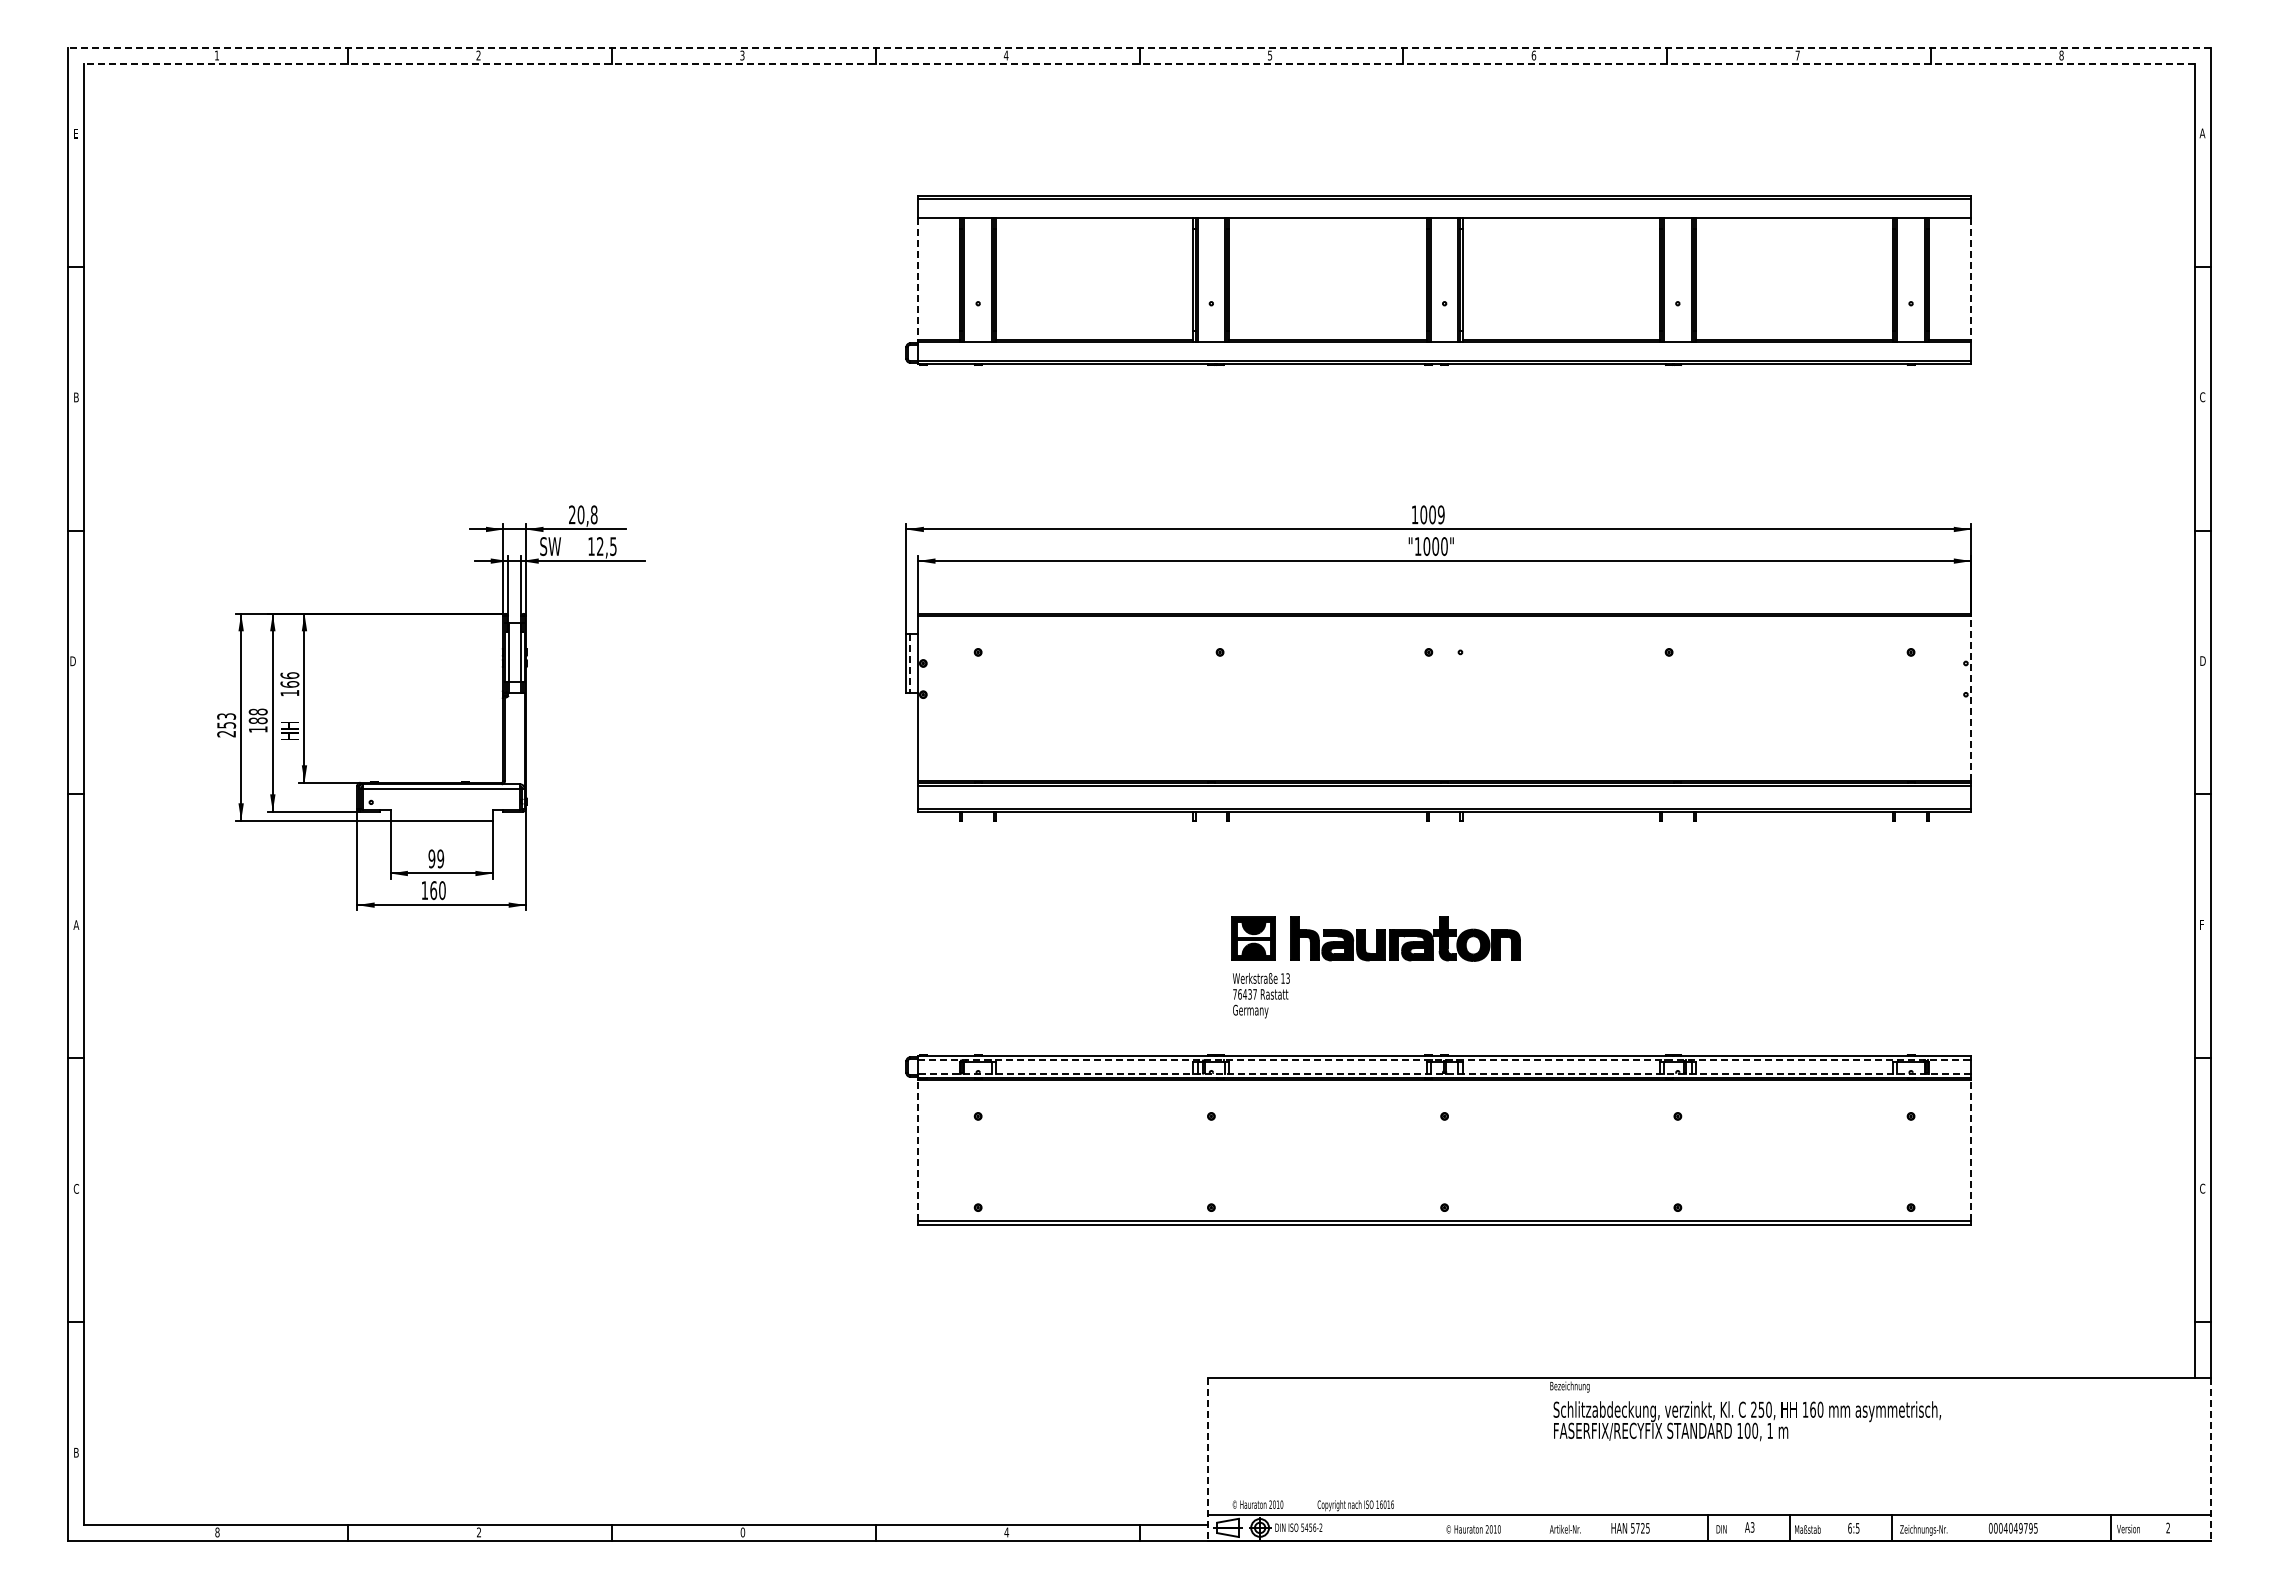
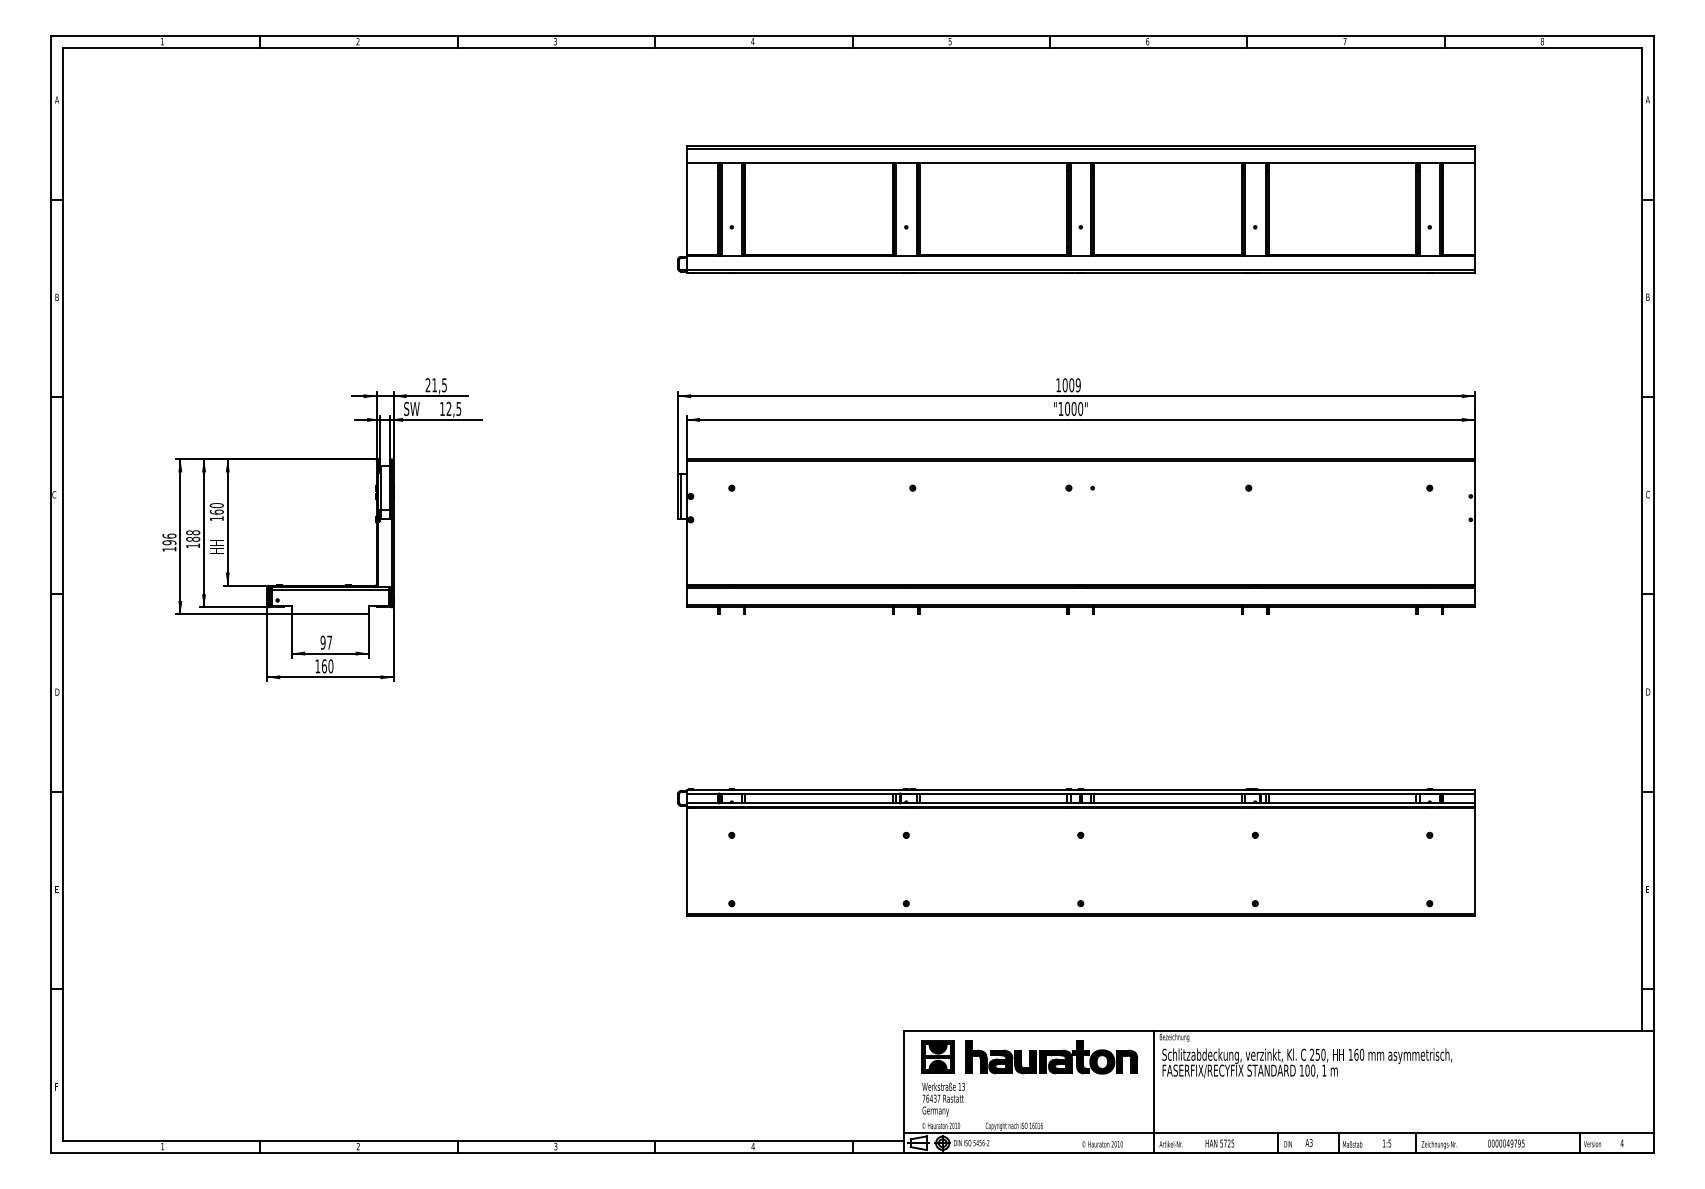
line: (1139, 47) -> (852, 35), dashed -> solid
line: (1139, 63) -> (852, 47), dashed -> solid
text: (76, 133) -> (57, 99), E -> A
line: (918, 279) -> (687, 209), dashed -> solid
line: (1971, 279) -> (1475, 209), dashed -> solid
text: (2202, 397) -> (1647, 297), C -> B
text: (587, 514) -> (439, 385), 20,8 -> 21,5
text: (72, 661) -> (54, 494), D -> C
text: (2202, 661) -> (1647, 494), D -> C
line: (910, 663) -> (681, 496), dashed -> solid
text: (289, 675) -> (216, 505), 166 -> 160
line: (1971, 698) -> (1475, 522), dashed -> solid
text: (226, 725) -> (169, 542), 253 -> 196
text: (440, 858) -> (329, 642), 99 -> 97
text: (76, 924) -> (57, 691), A -> D
text: (2202, 924) -> (1647, 691), F -> D
part: (1375, 960) -> (1029, 1073), moved
line: (1444, 1060) -> (1080, 793), dashed -> solid
line: (1444, 1073) -> (1080, 803), dashed -> solid
line: (918, 1150) -> (687, 860), dashed -> solid
line: (1971, 1150) -> (1475, 860), dashed -> solid
text: (76, 1188) -> (57, 889), C -> E
text: (2202, 1188) -> (1647, 889), C -> E
text: (76, 1452) -> (57, 1086), B -> F
line: (1208, 1459) -> (904, 1092), dashed -> solid
line: (1543, 1459) -> (1154, 1092), added
line: (2210, 1459) -> (1653, 1092), dashed -> solid
text: (2168, 1527) -> (1622, 1142), 2 -> 4
text: (1849, 1528) -> (1383, 1143), 6:5 -> 1:5
text: (2005, 1528) -> (1500, 1143), 0004049795 -> 0000049795
text: (217, 1532) -> (162, 1146), 8 -> 1
text: (742, 1532) -> (555, 1146), 0 -> 3

